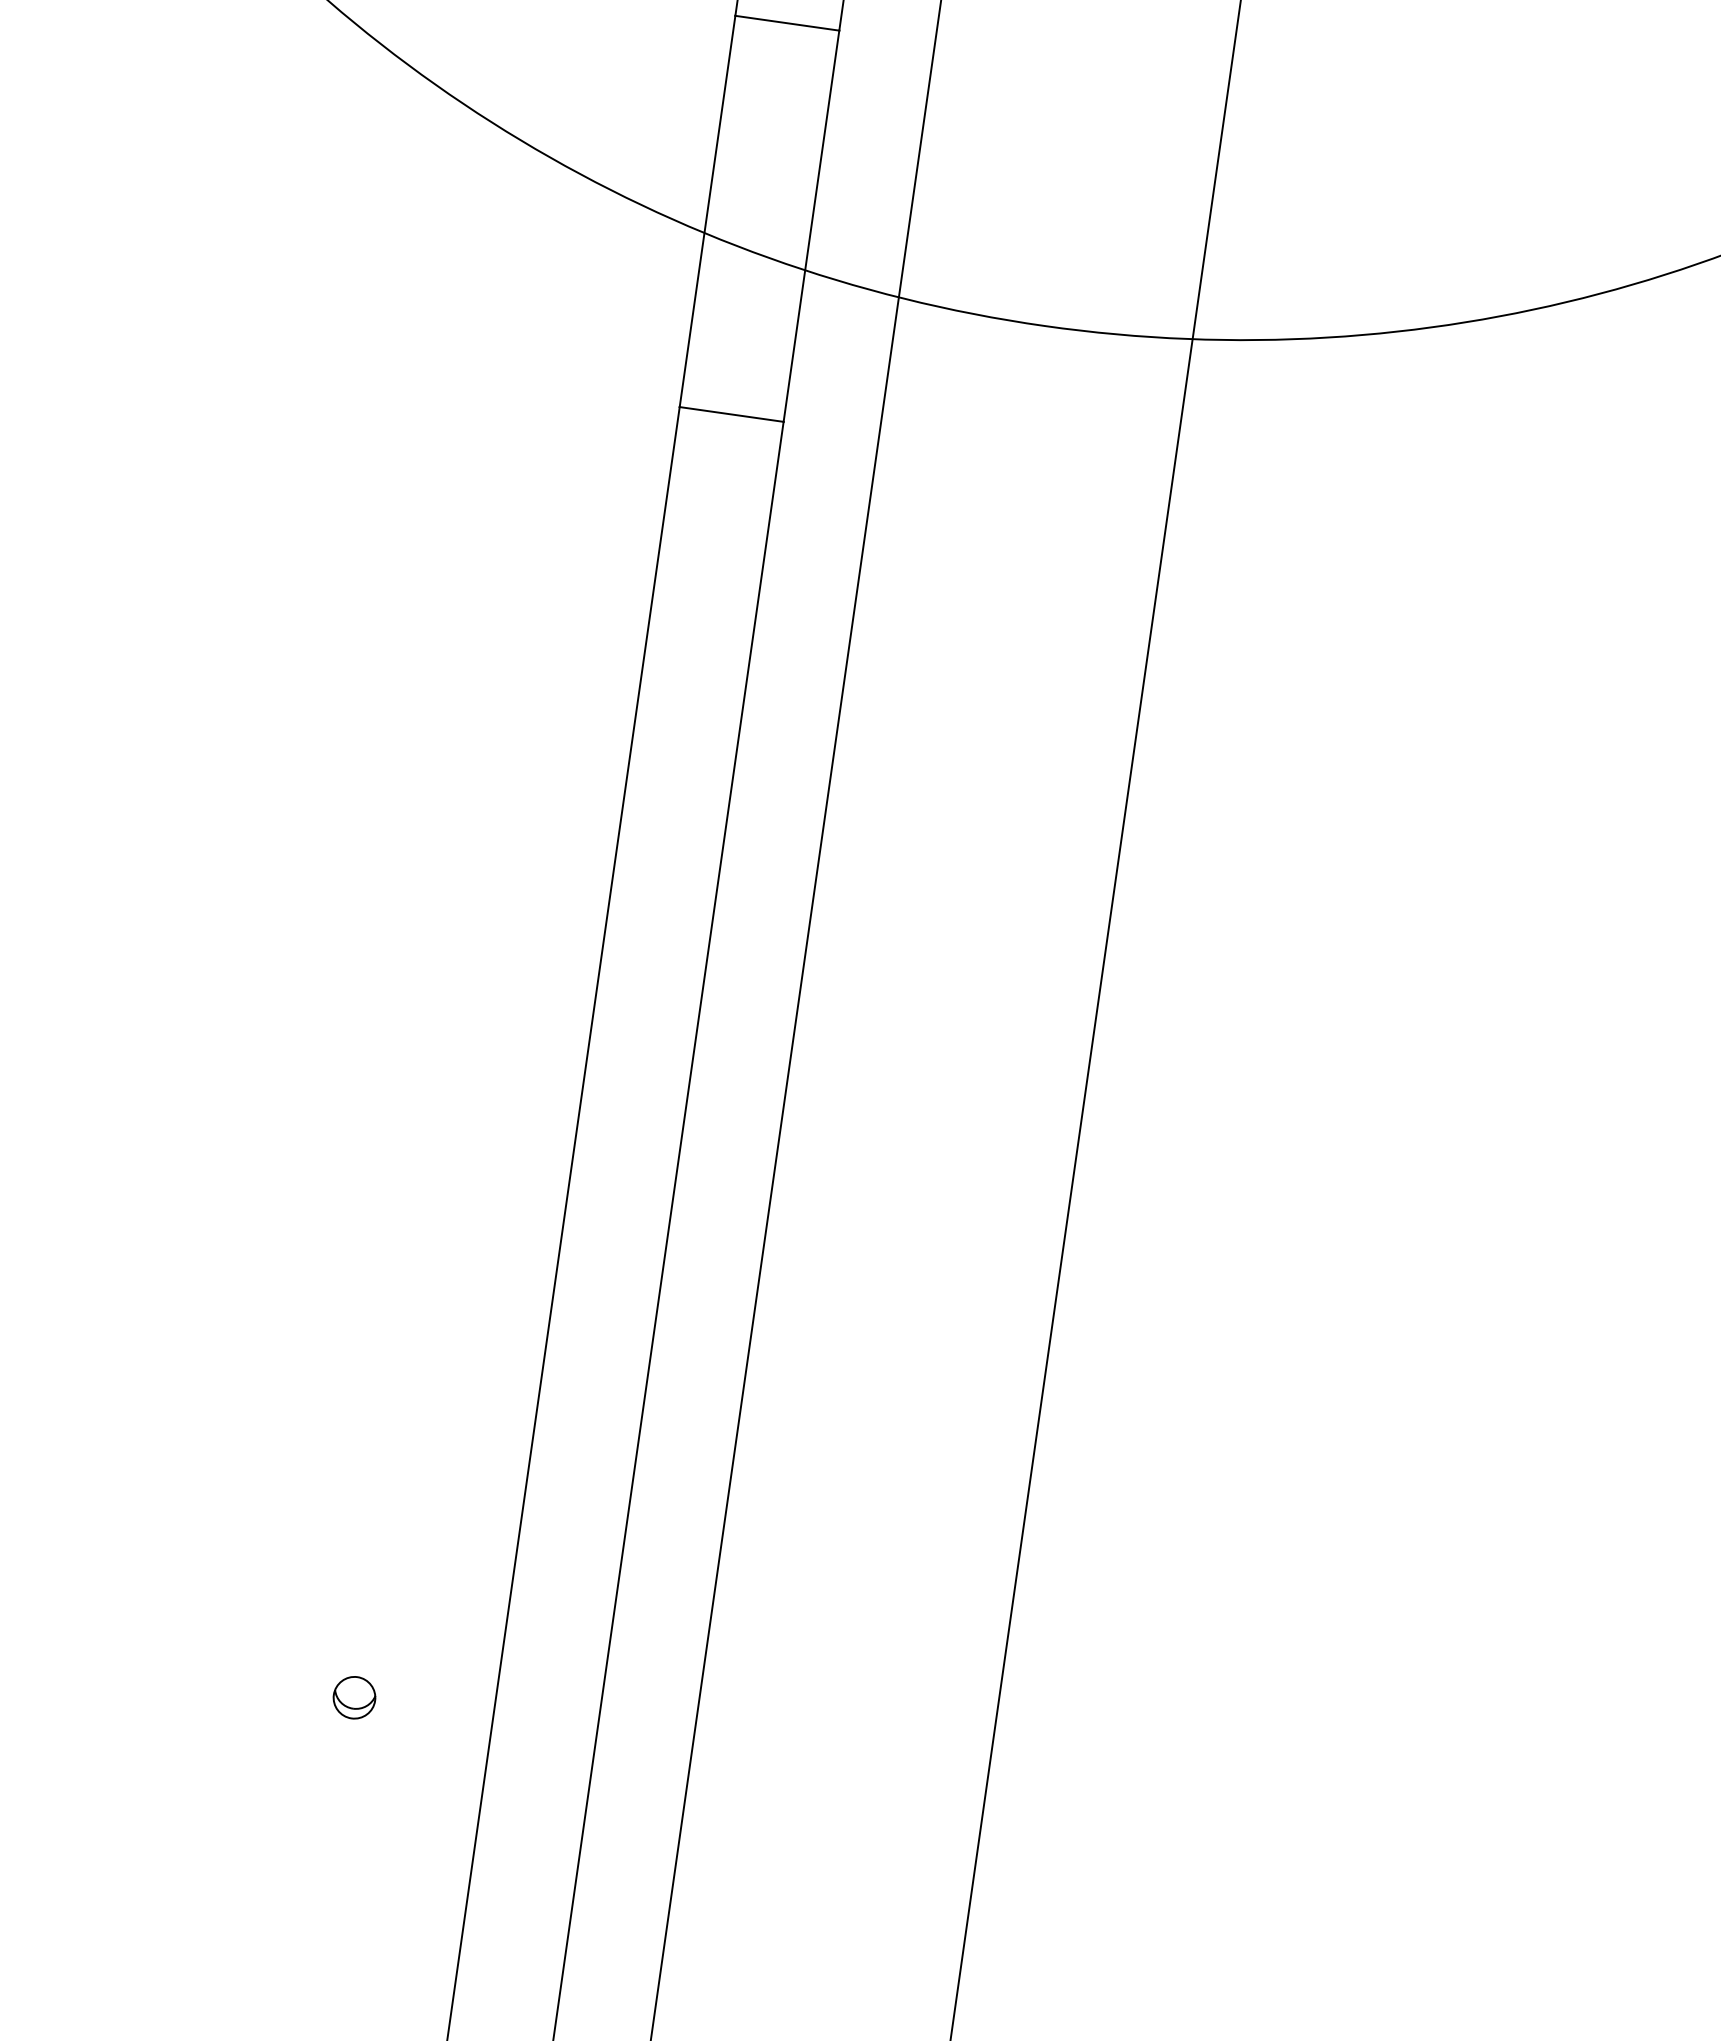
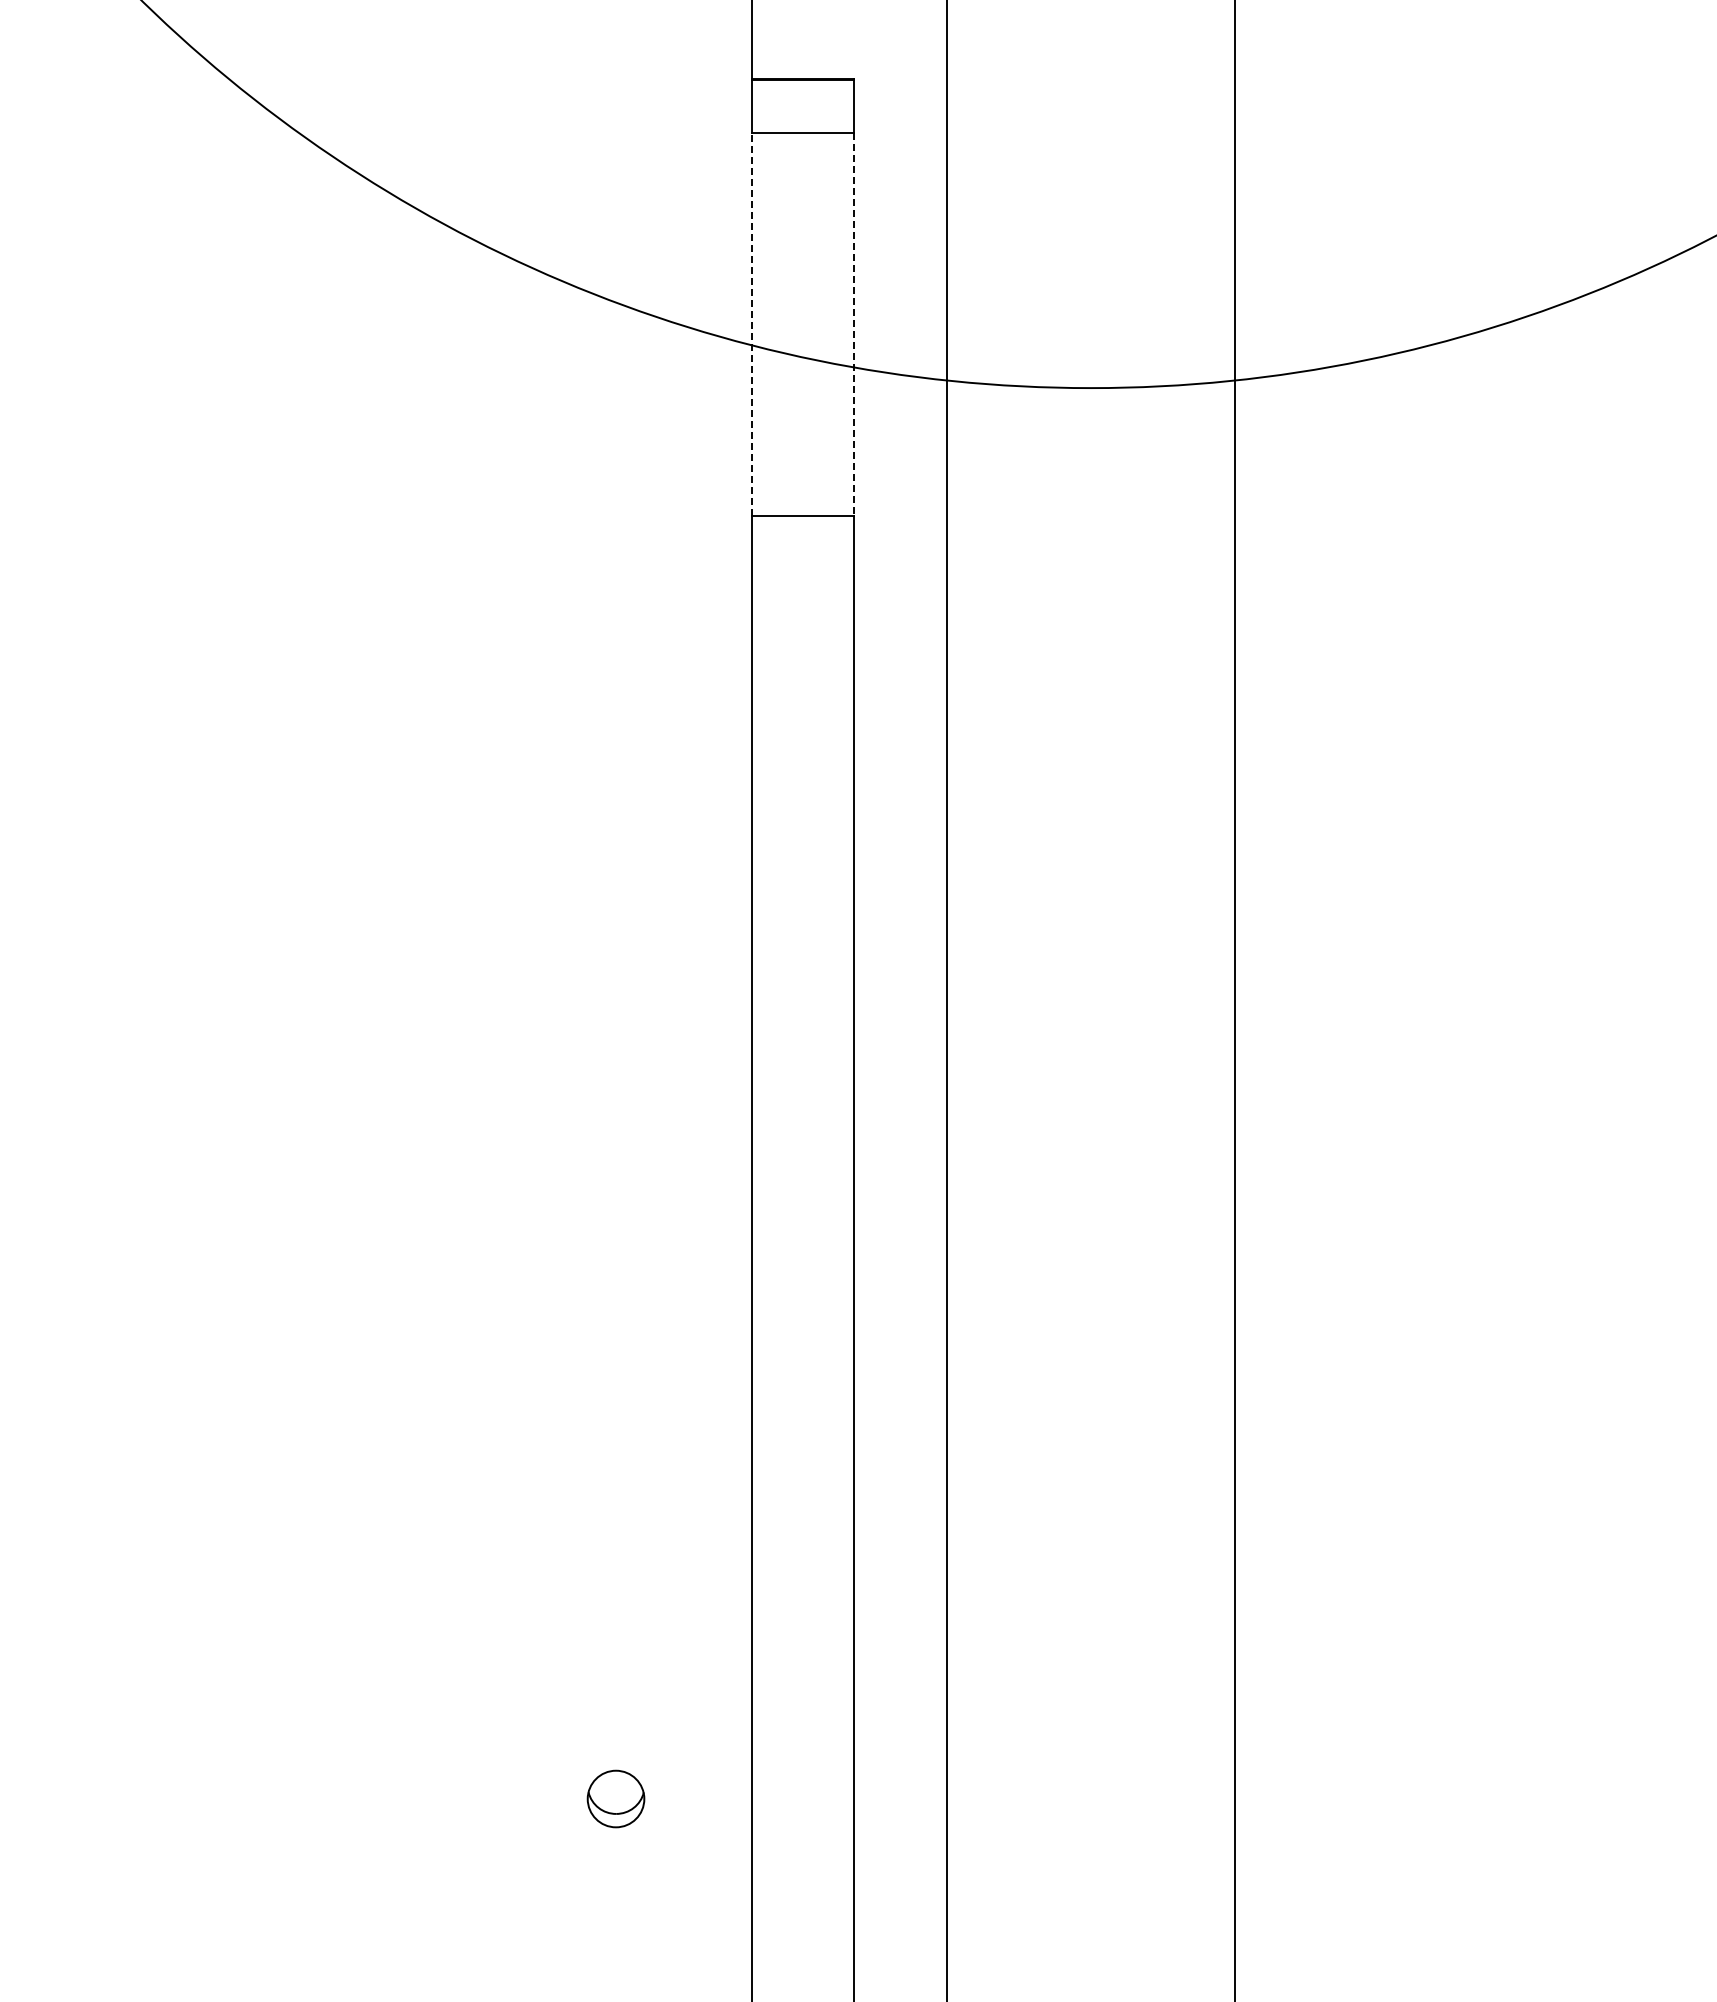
line: (707, 211) -> (751, 324), solid -> dashed
line: (811, 226) -> (853, 324), solid -> dashed
part: (354, 1697) -> (615, 1798), size x1.4

